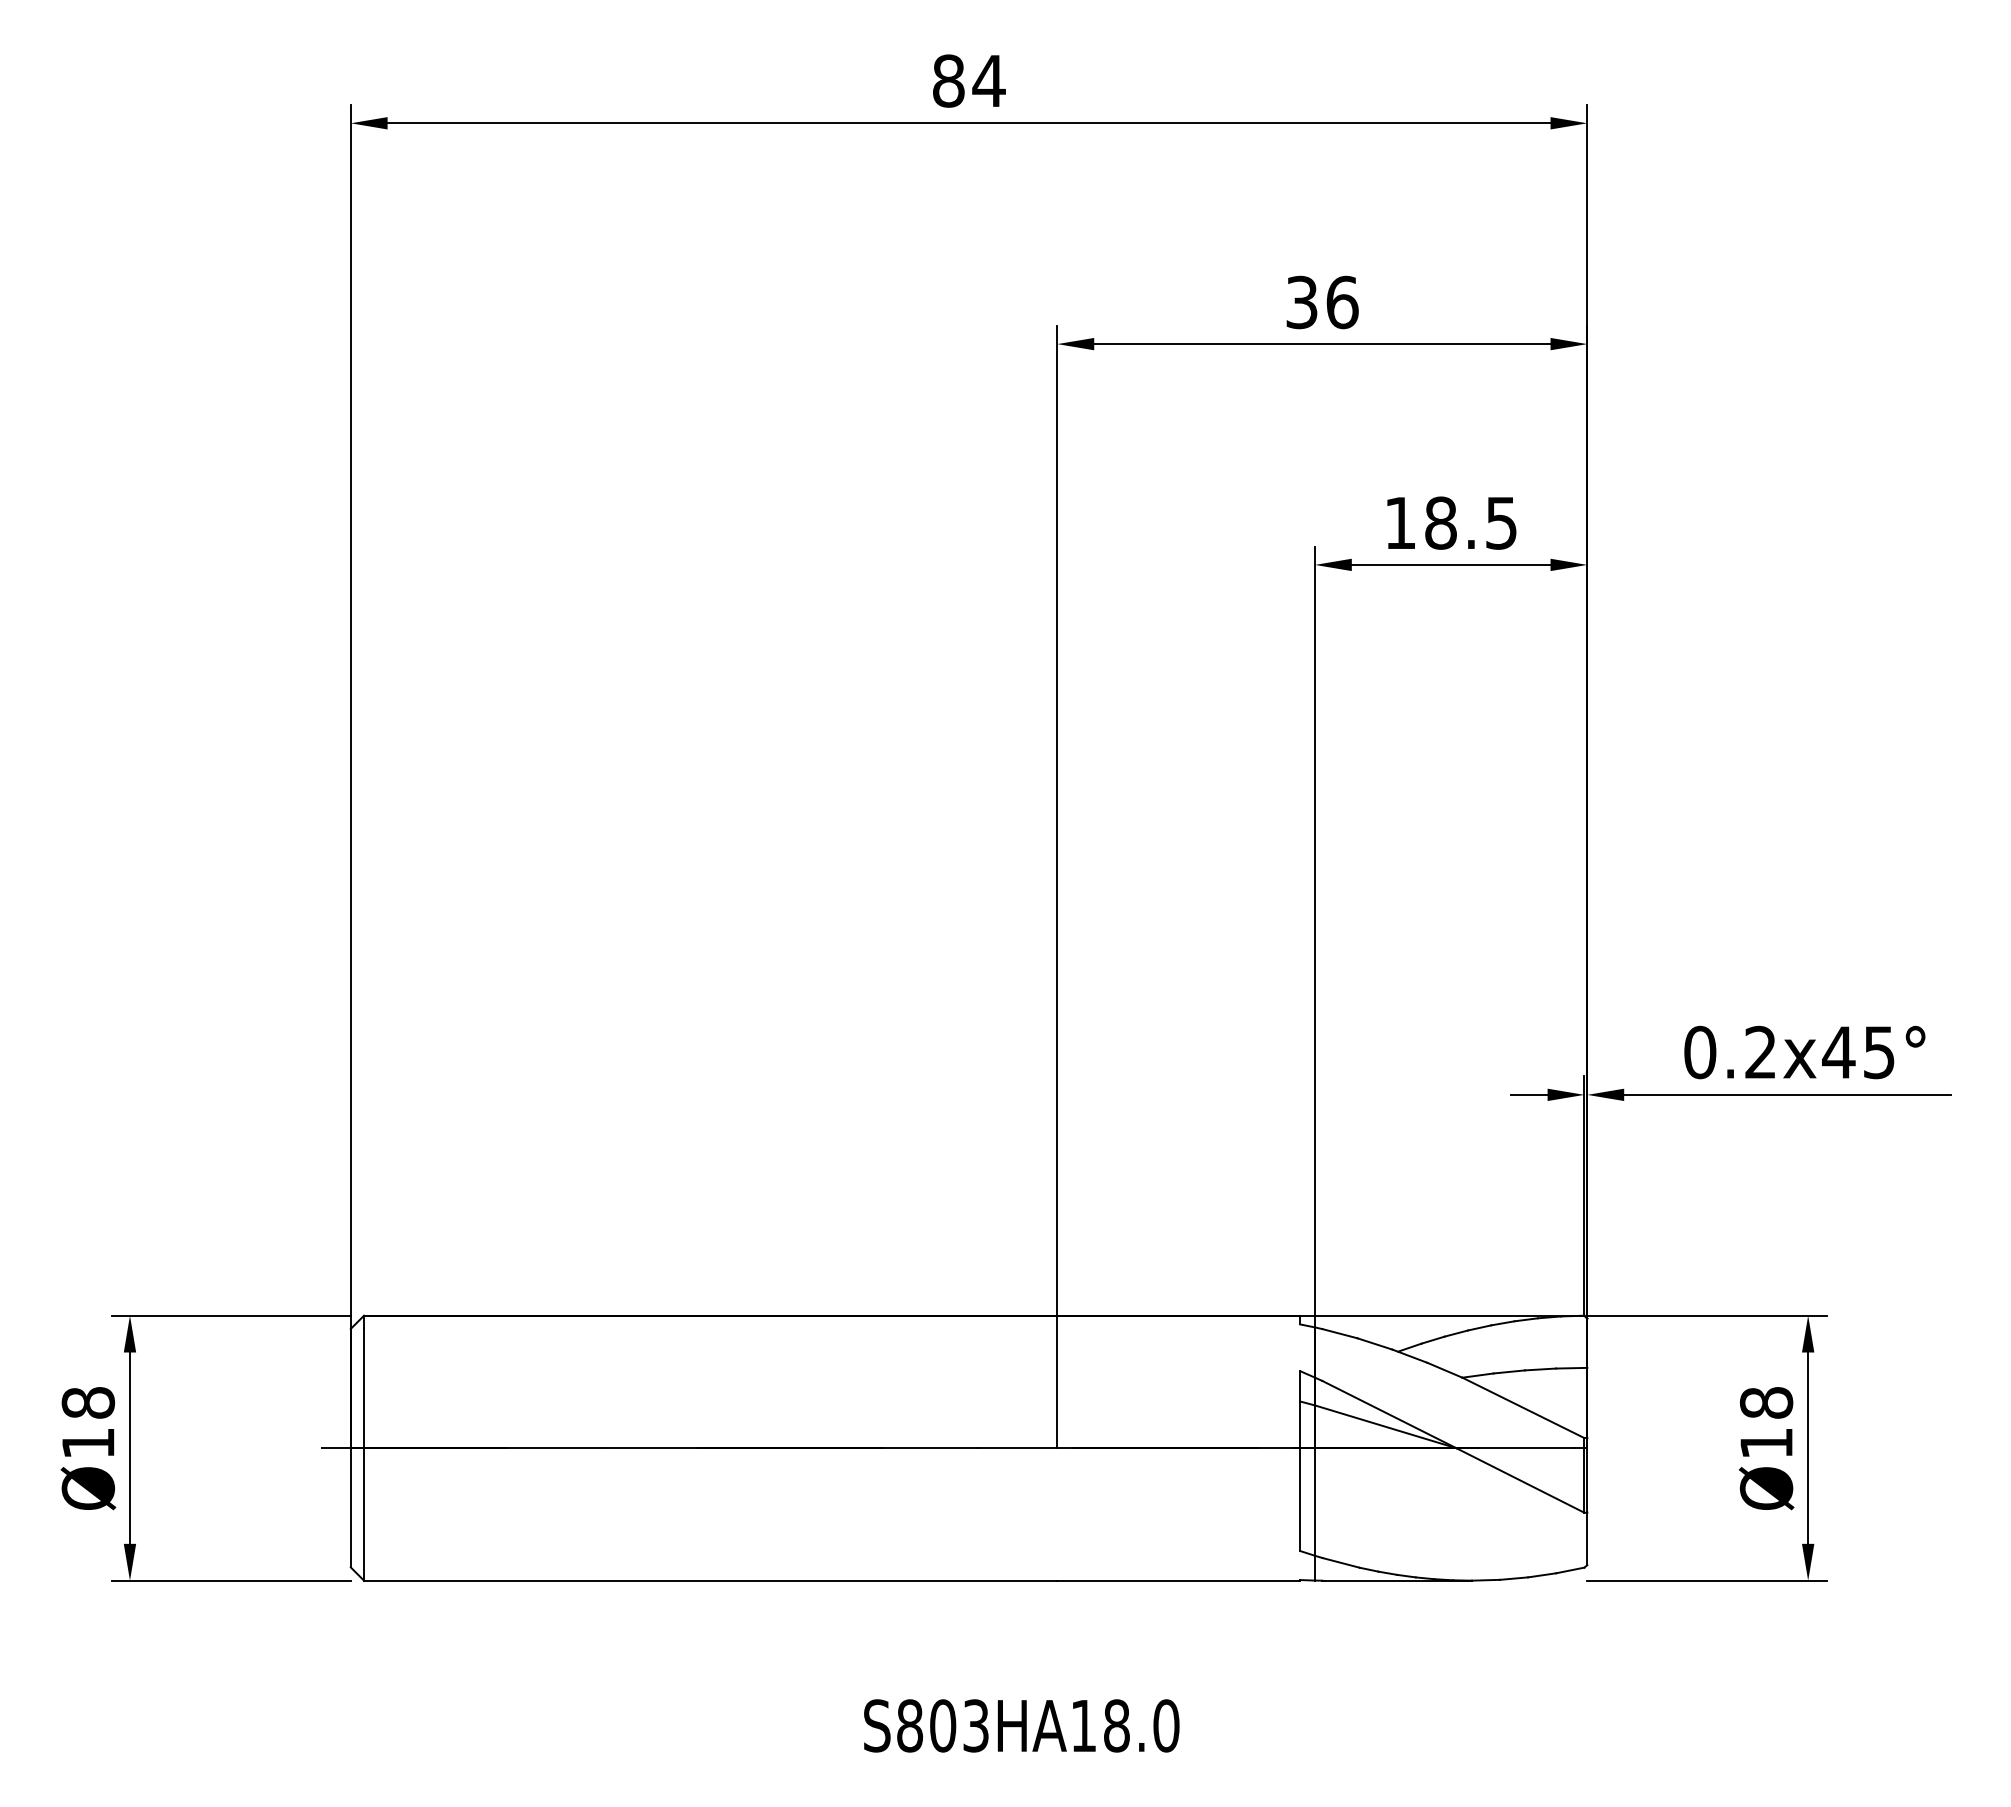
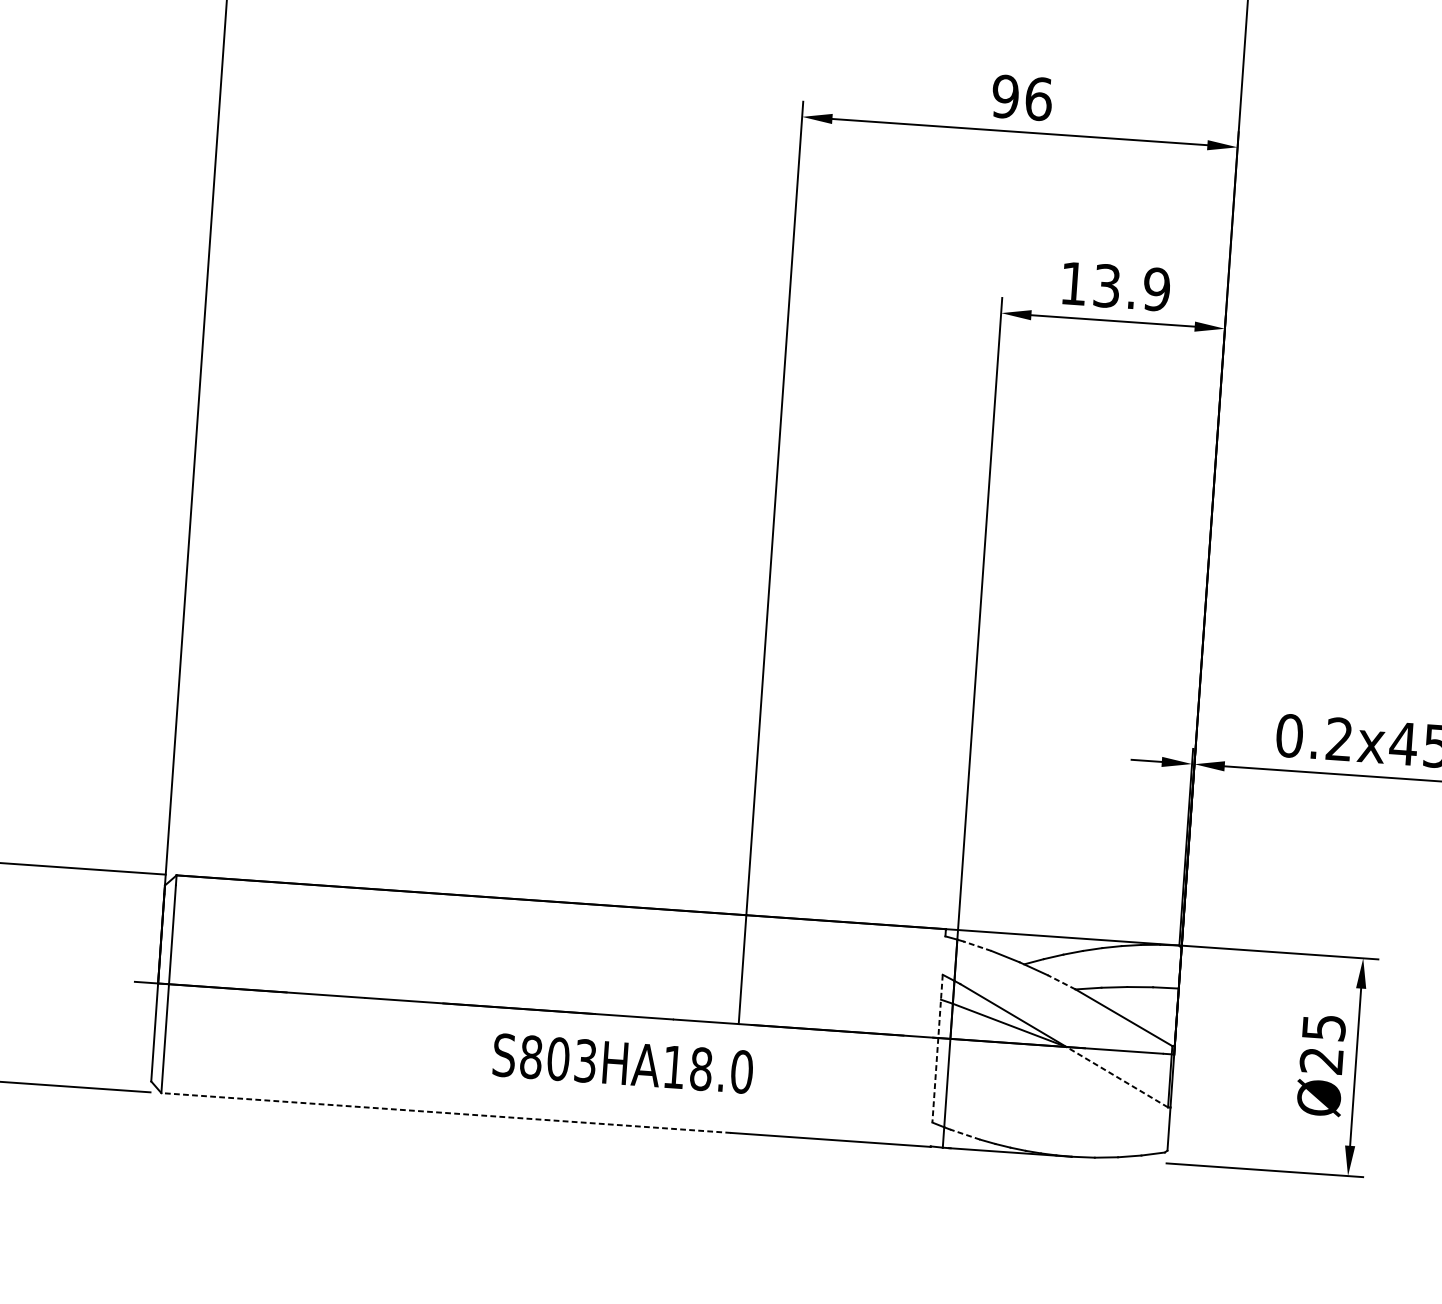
text: (1301, 302) -> (1005, 96), 36 -> 96
text: (1471, 522) -> (1132, 287), 18.5 -> 13.9
line: (1339, 1333) -> (977, 946), solid -> dashed
line: (1444, 1370) -> (1061, 982), solid -> dashed
text: (1766, 1422) -> (1322, 1043), Ø18 -> Ø25
line: (1300, 1461) -> (937, 1048), solid -> dashed
line: (1520, 1480) -> (1117, 1077), solid -> dashed
line: (1340, 1562) -> (964, 1134), solid -> dashed
line: (710, 1580) -> (446, 1112), solid -> dashed
text: (1021, 1725) -> (622, 1063), moved

